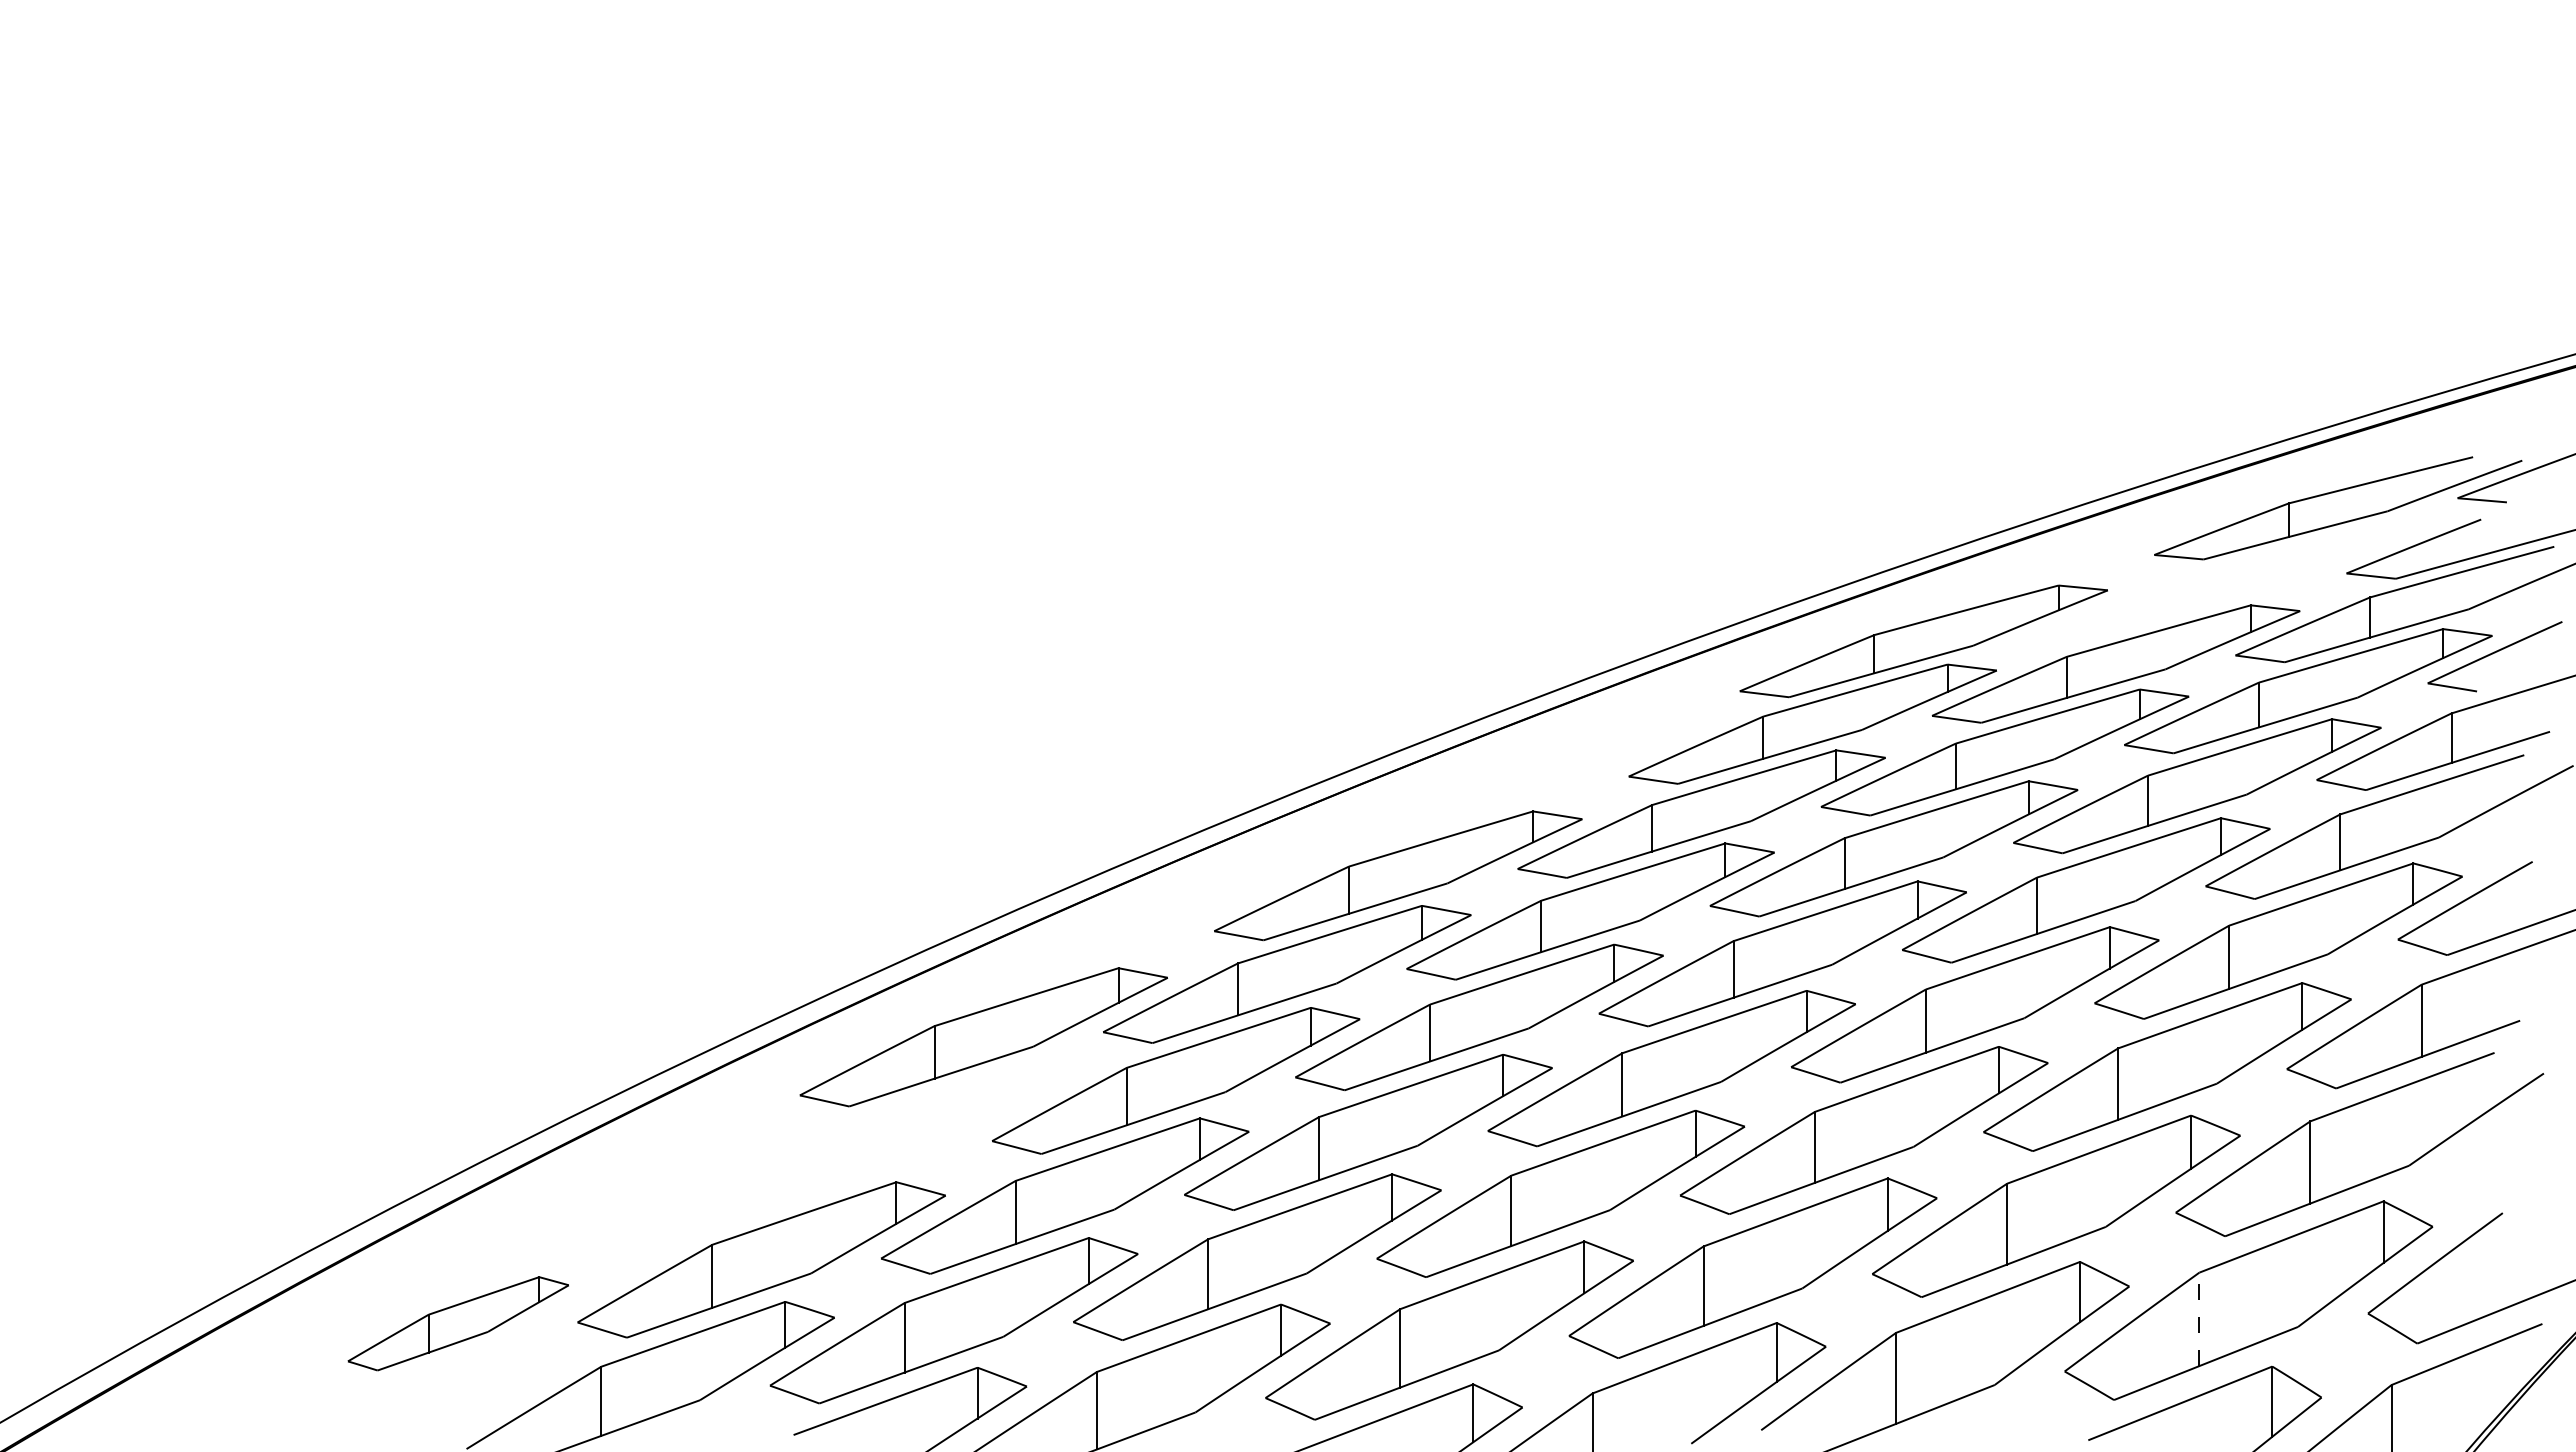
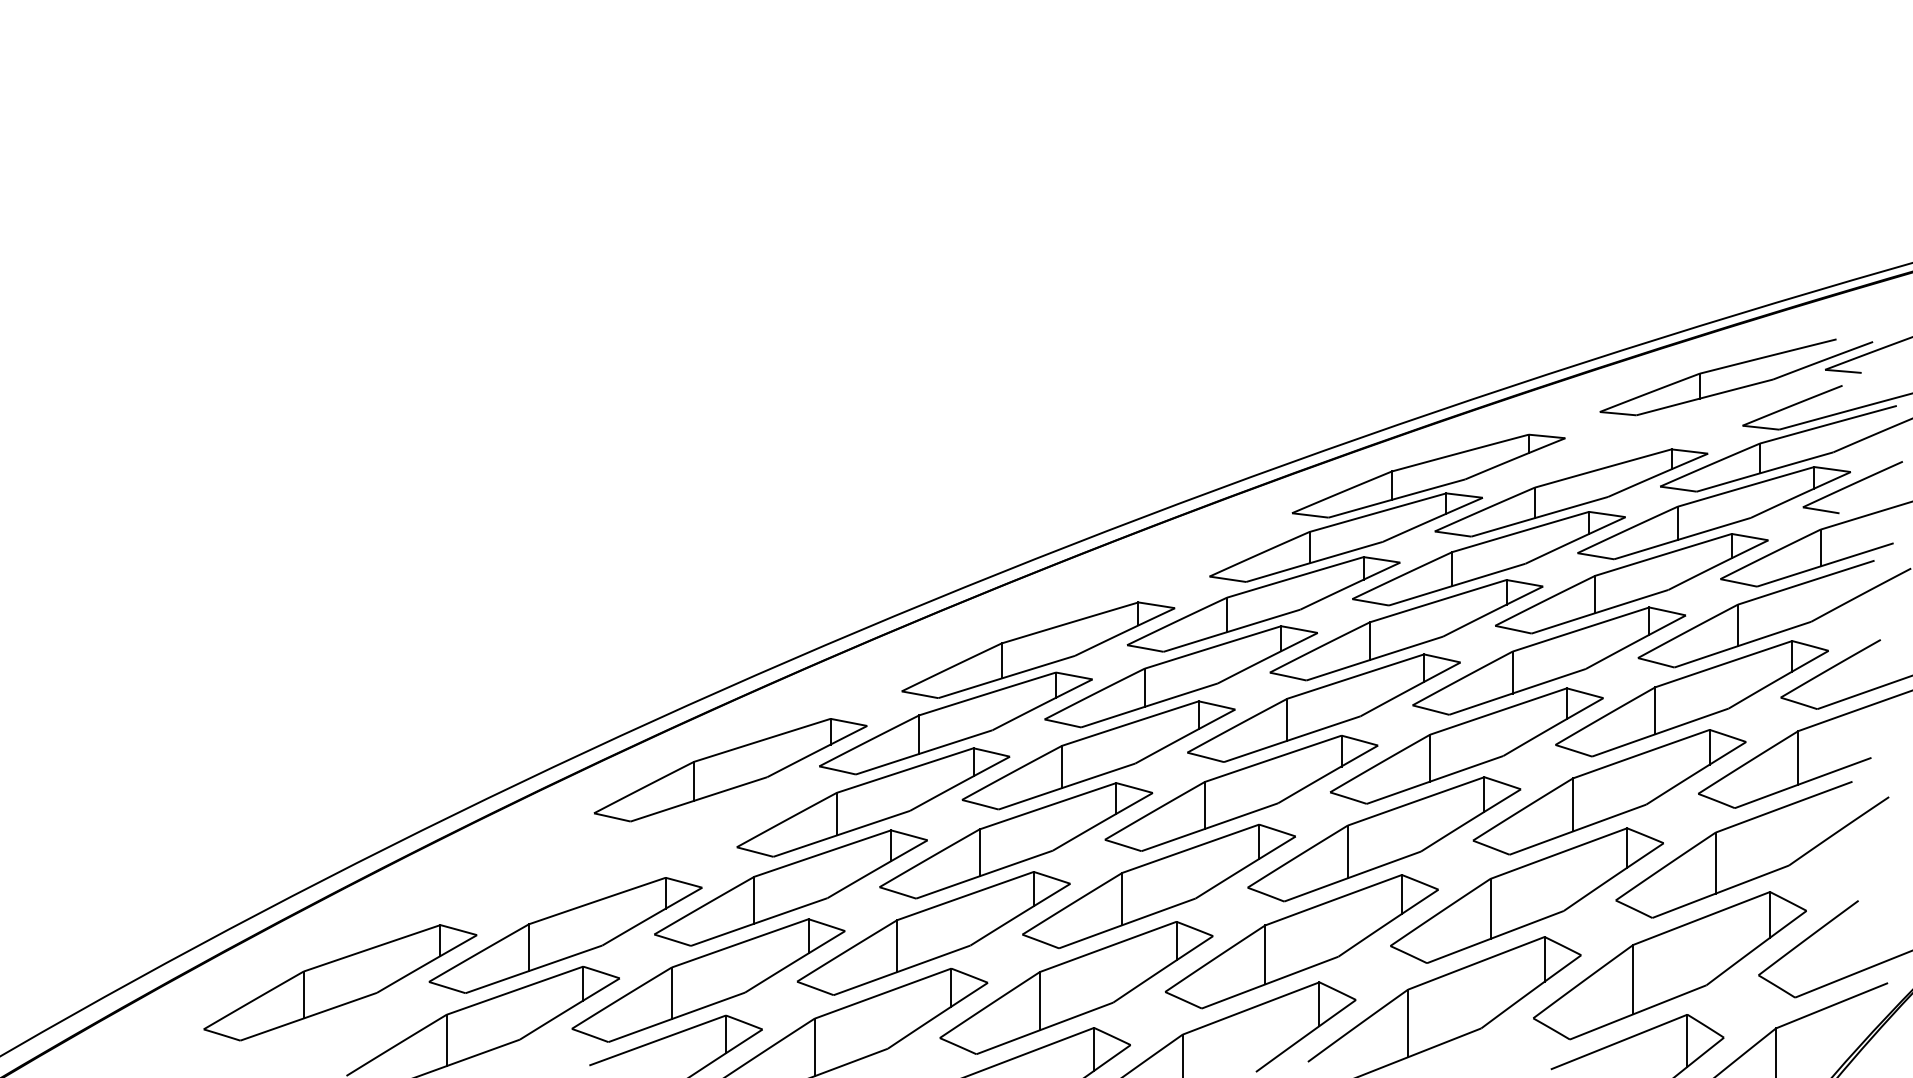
line: (2199, 1319) -> (1633, 979), dashed -> solid
part: (458, 1323) -> (340, 982), size x1.67

